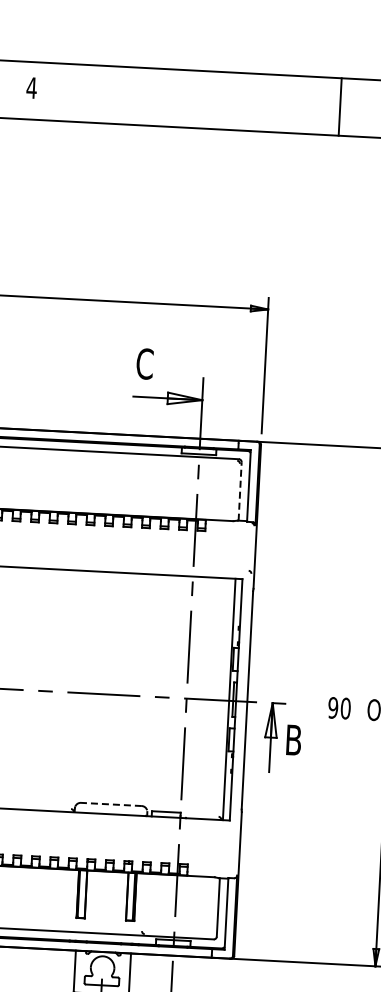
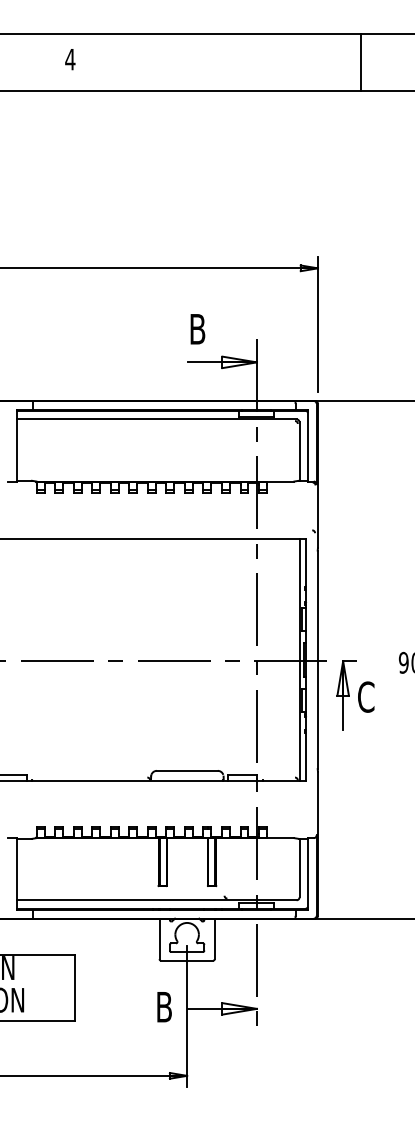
line: (340, 107) -> (361, 62), moved
text: (144, 363) -> (197, 328), C -> B
line: (240, 491) -> (299, 451), dashed -> solid
text: (294, 739) -> (366, 696), B -> C
line: (110, 804) -> (186, 770), dashed -> solid

